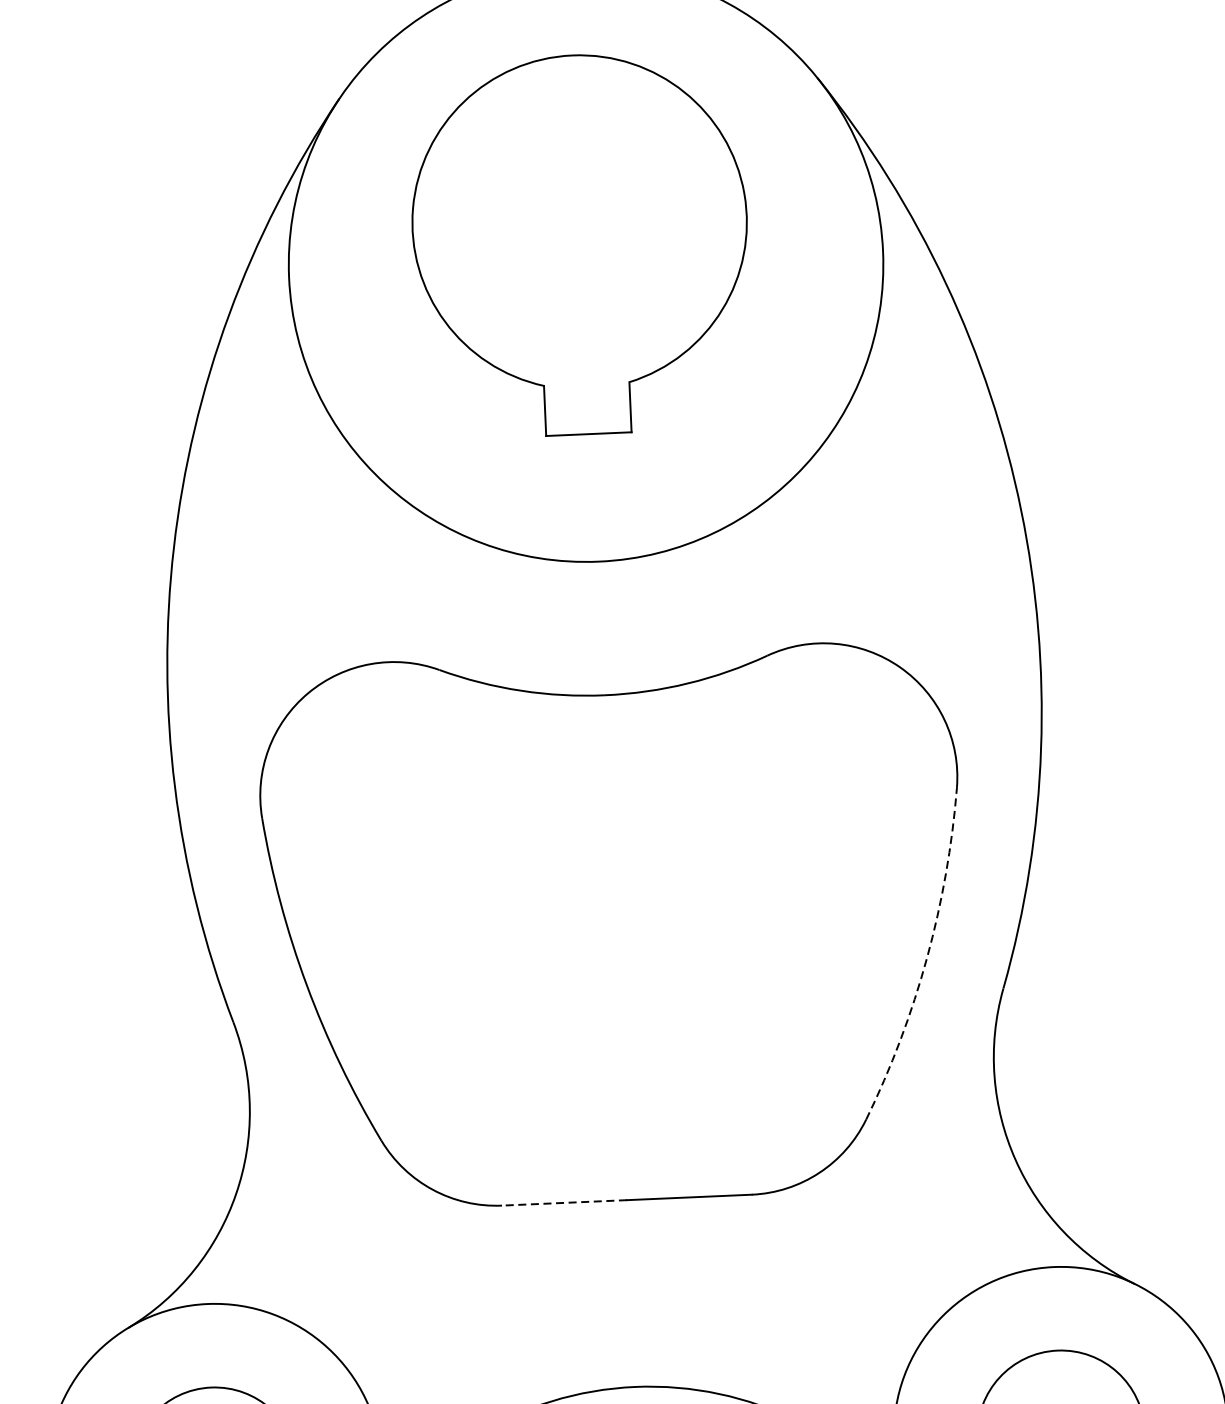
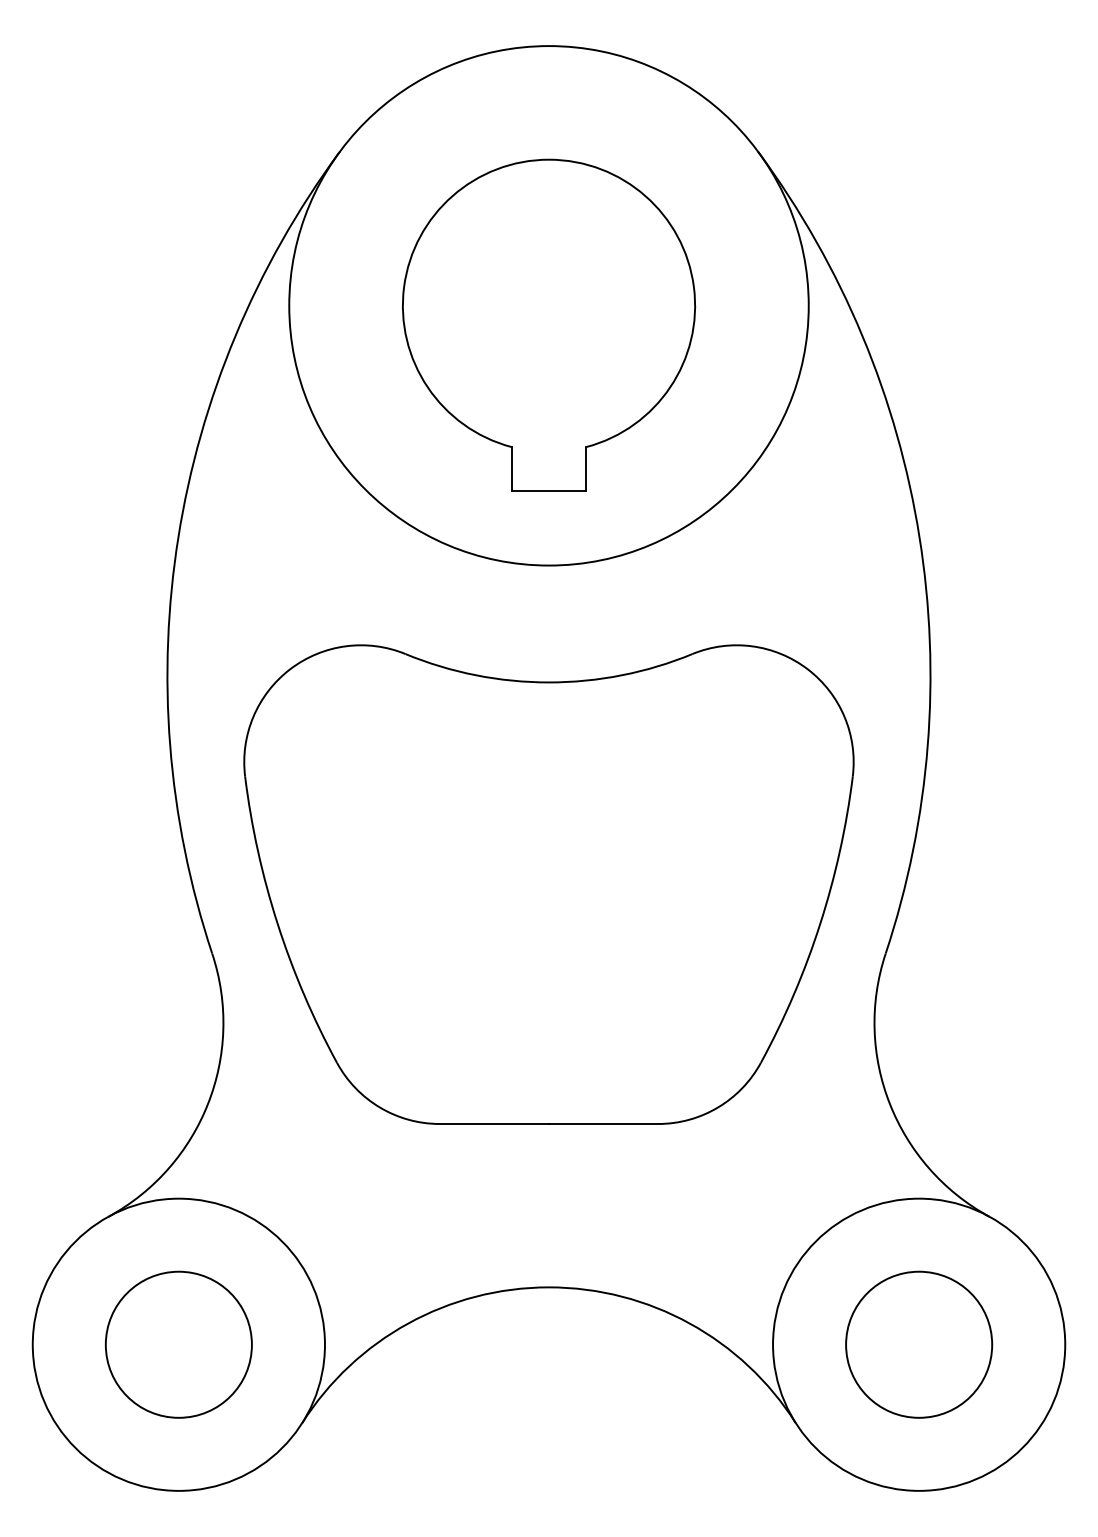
part: (581, 243) -> (549, 324), moved
arc: (927, 958) -> (820, 924), dashed -> solid
line: (564, 1203) -> (494, 1124), dashed -> solid

